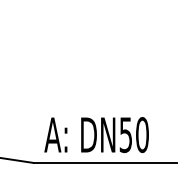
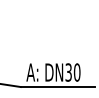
text: (125, 132) -> (68, 71), DN50 -> DN30

